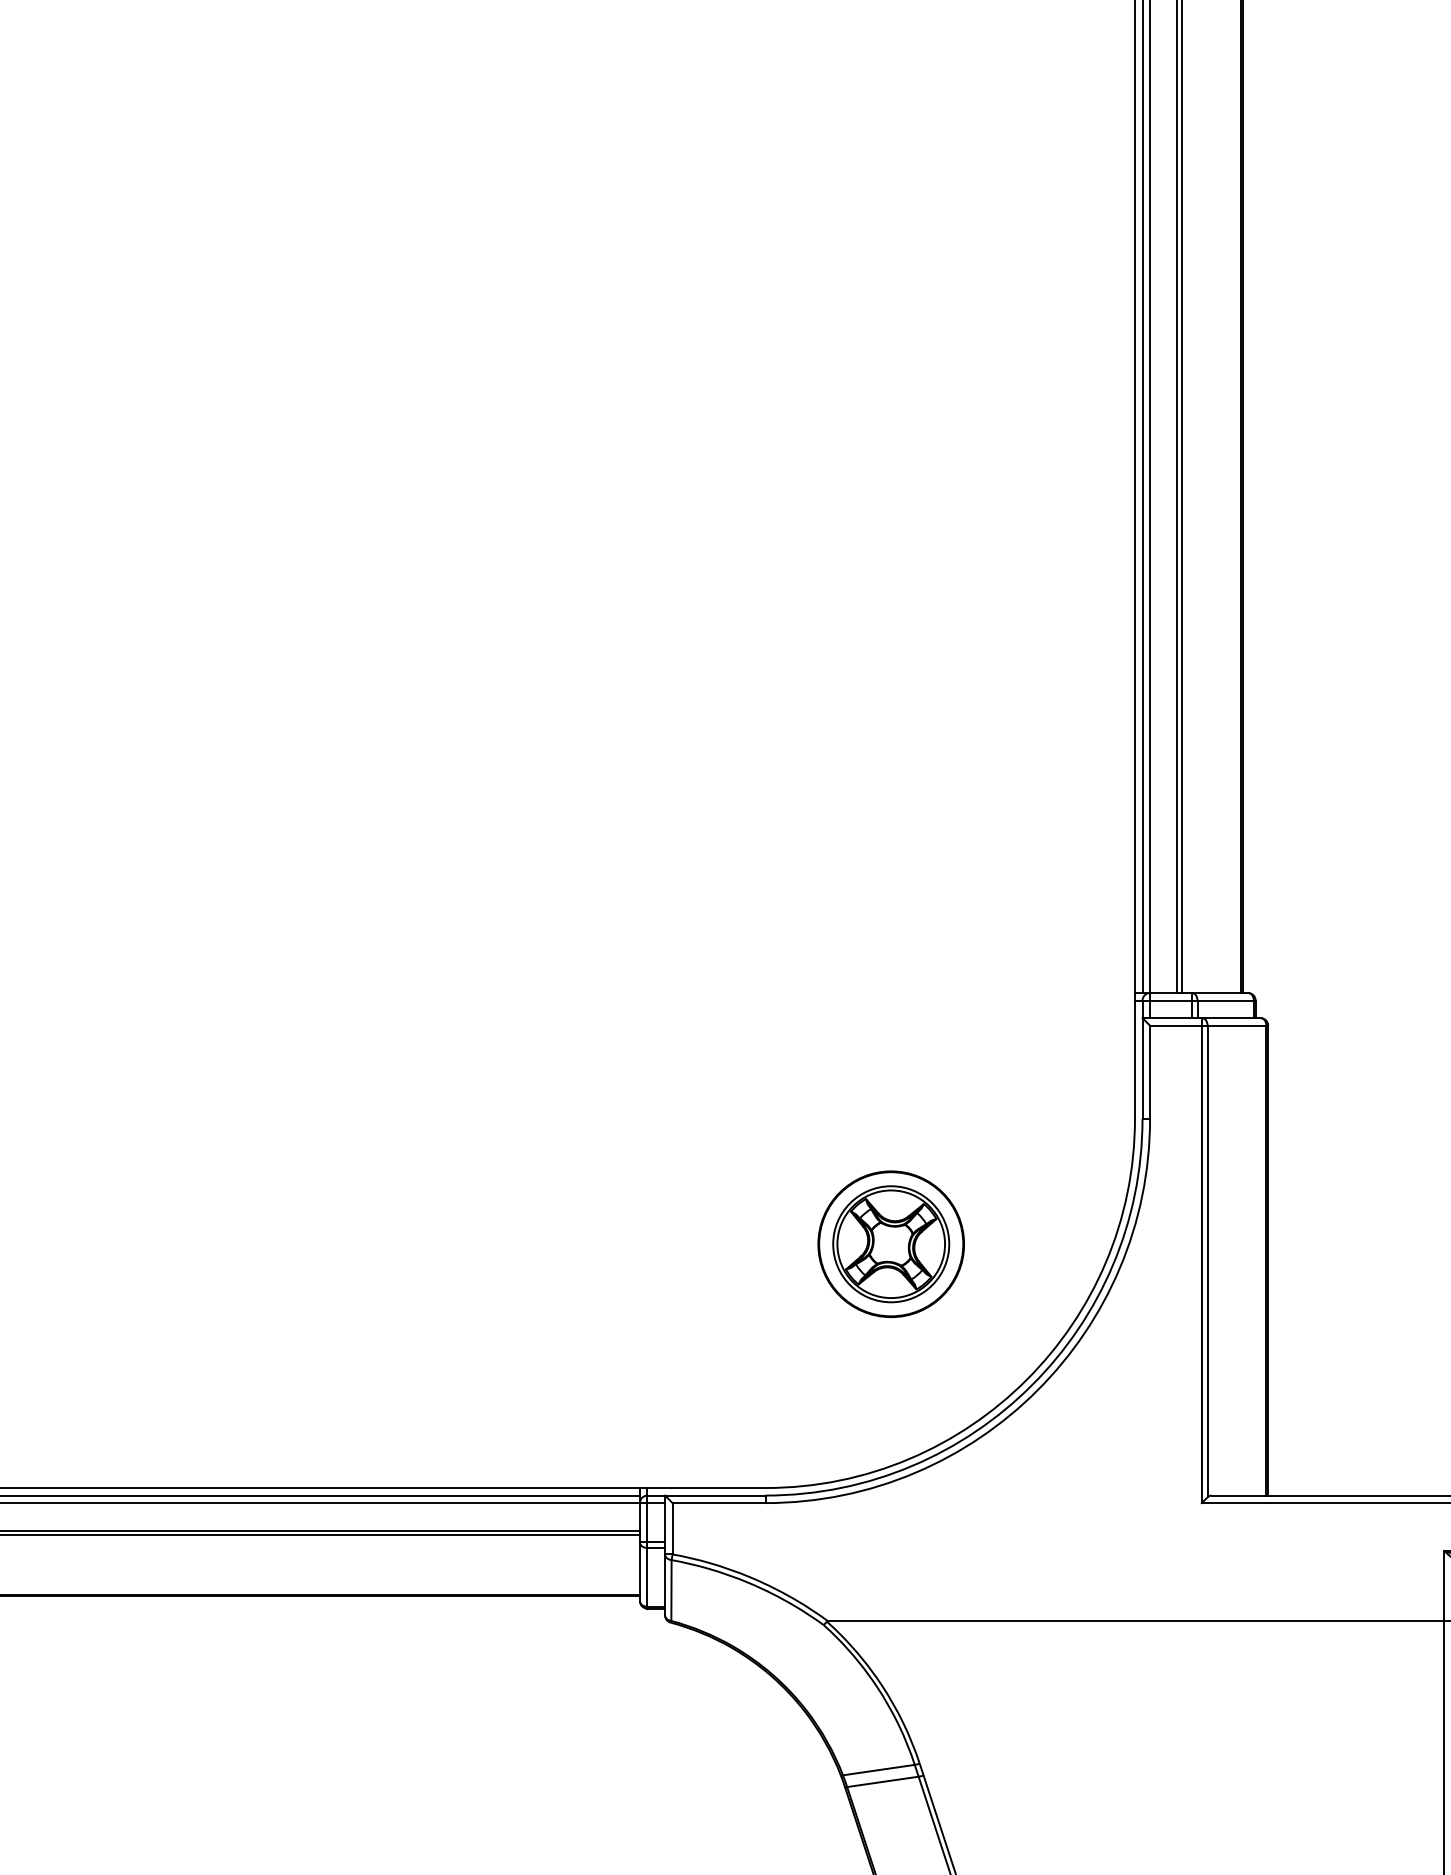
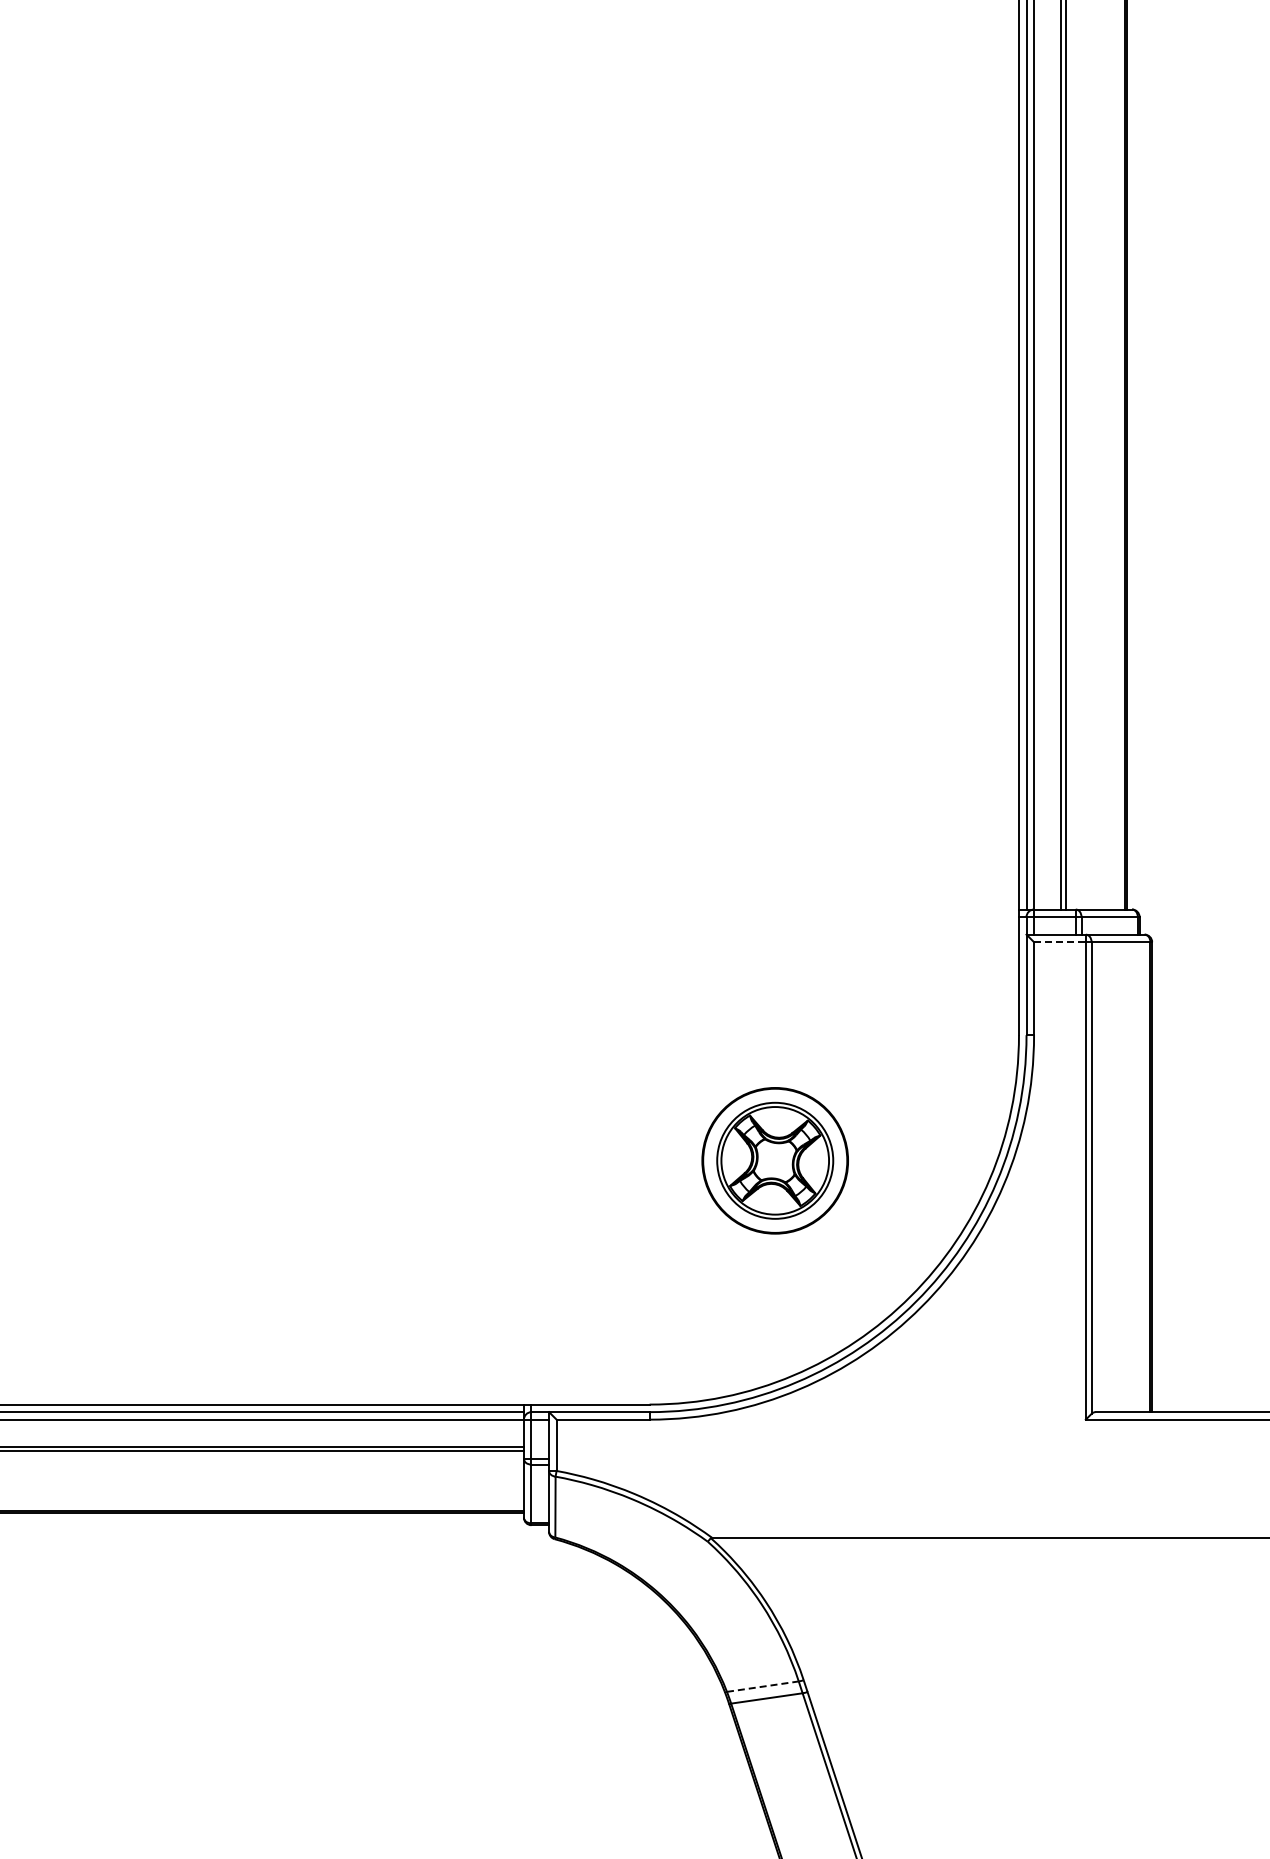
line: (1175, 1025) -> (1059, 942), solid -> dashed
line: (879, 1770) -> (763, 1687), solid -> dashed

